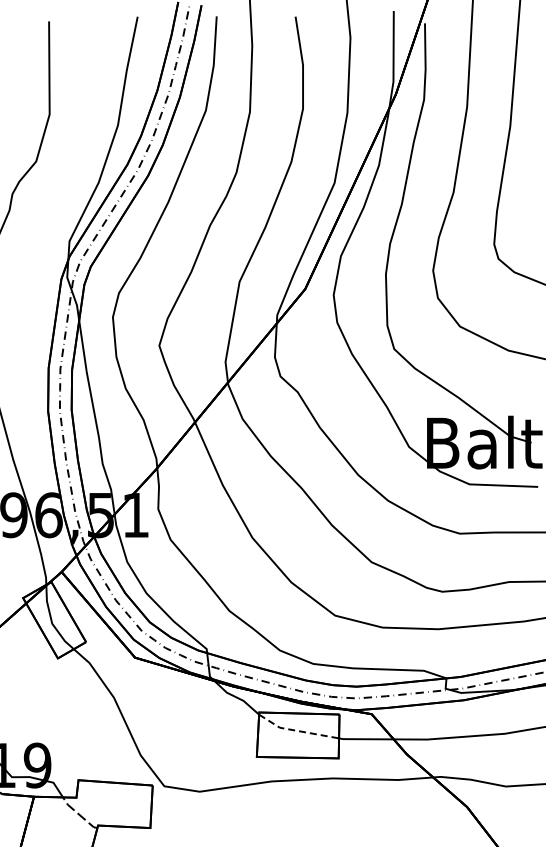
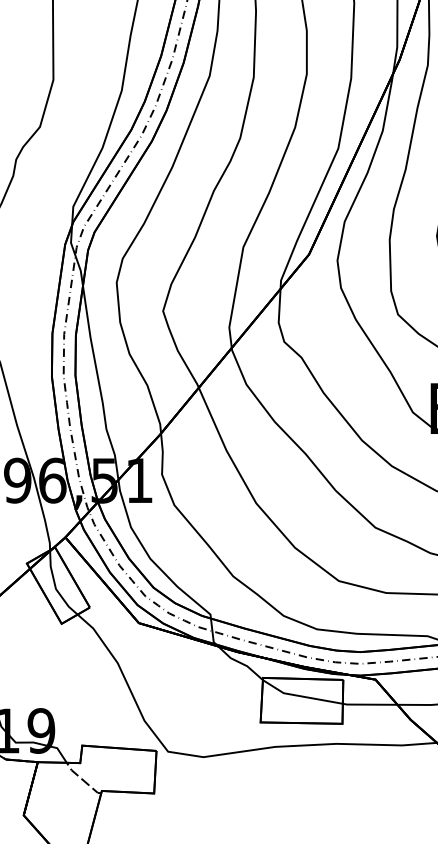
line: (296, 730) -> (300, 695), dashed -> solid

